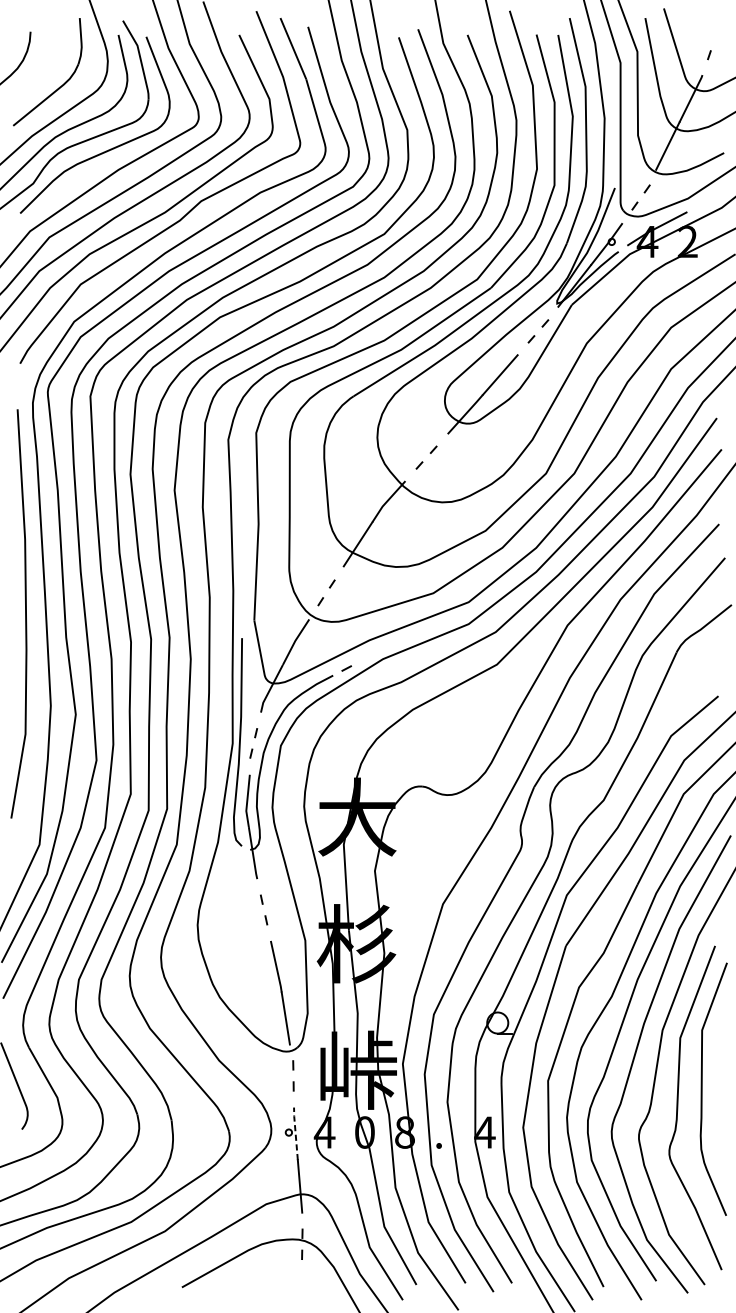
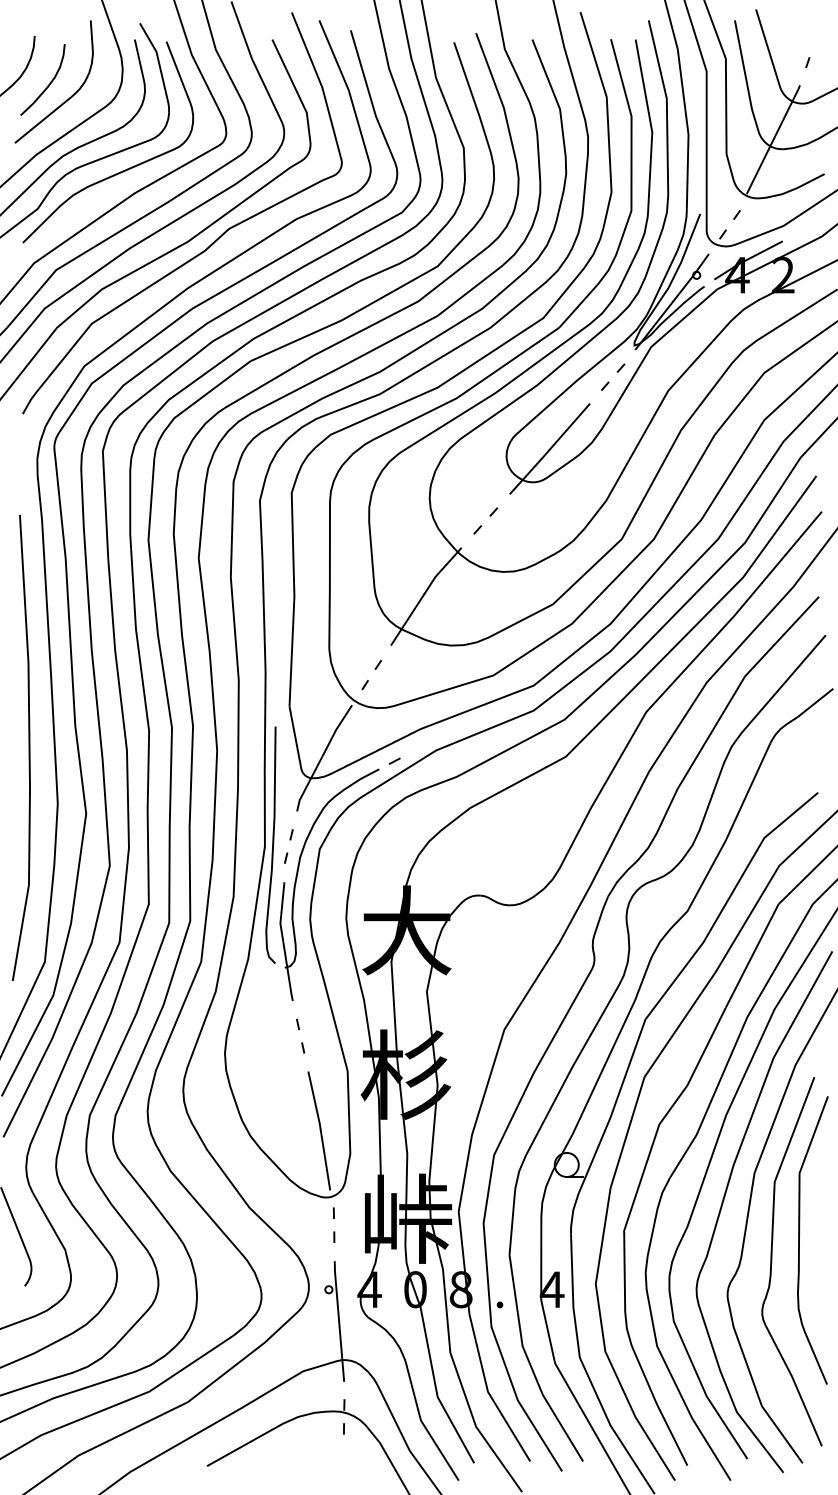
curve: (42, 74) -> (48, 84), added
line: (25, 614) -> (28, 748), moved
line: (295, 1133) -> (336, 1290), dashed -> solid

